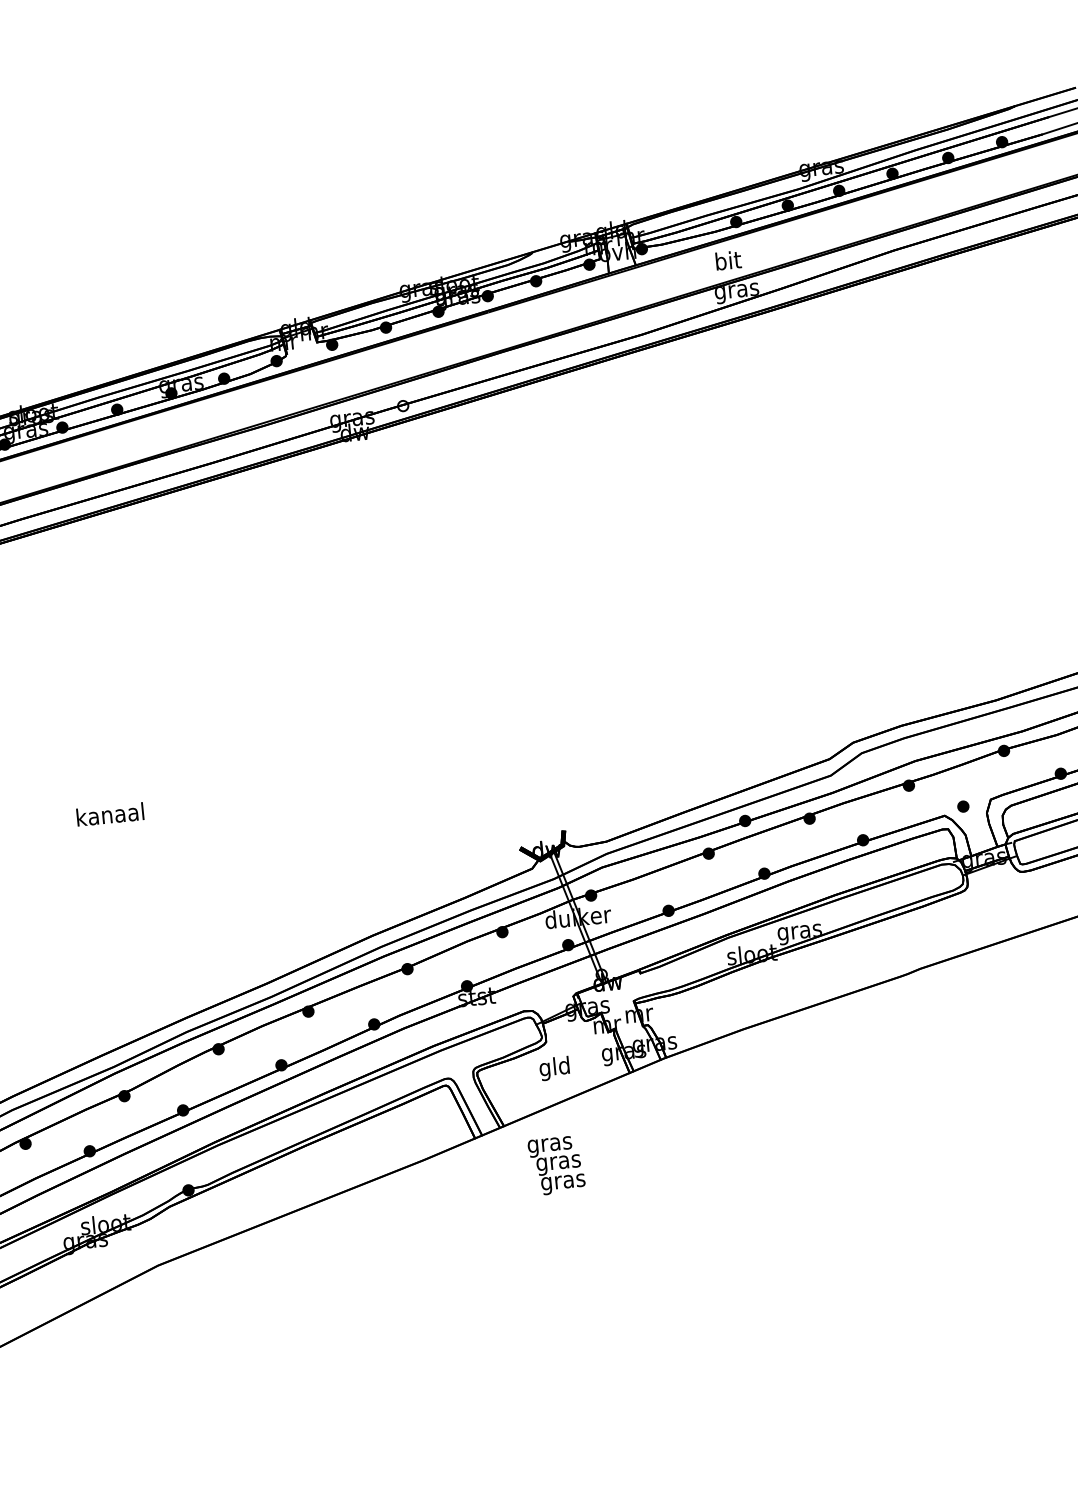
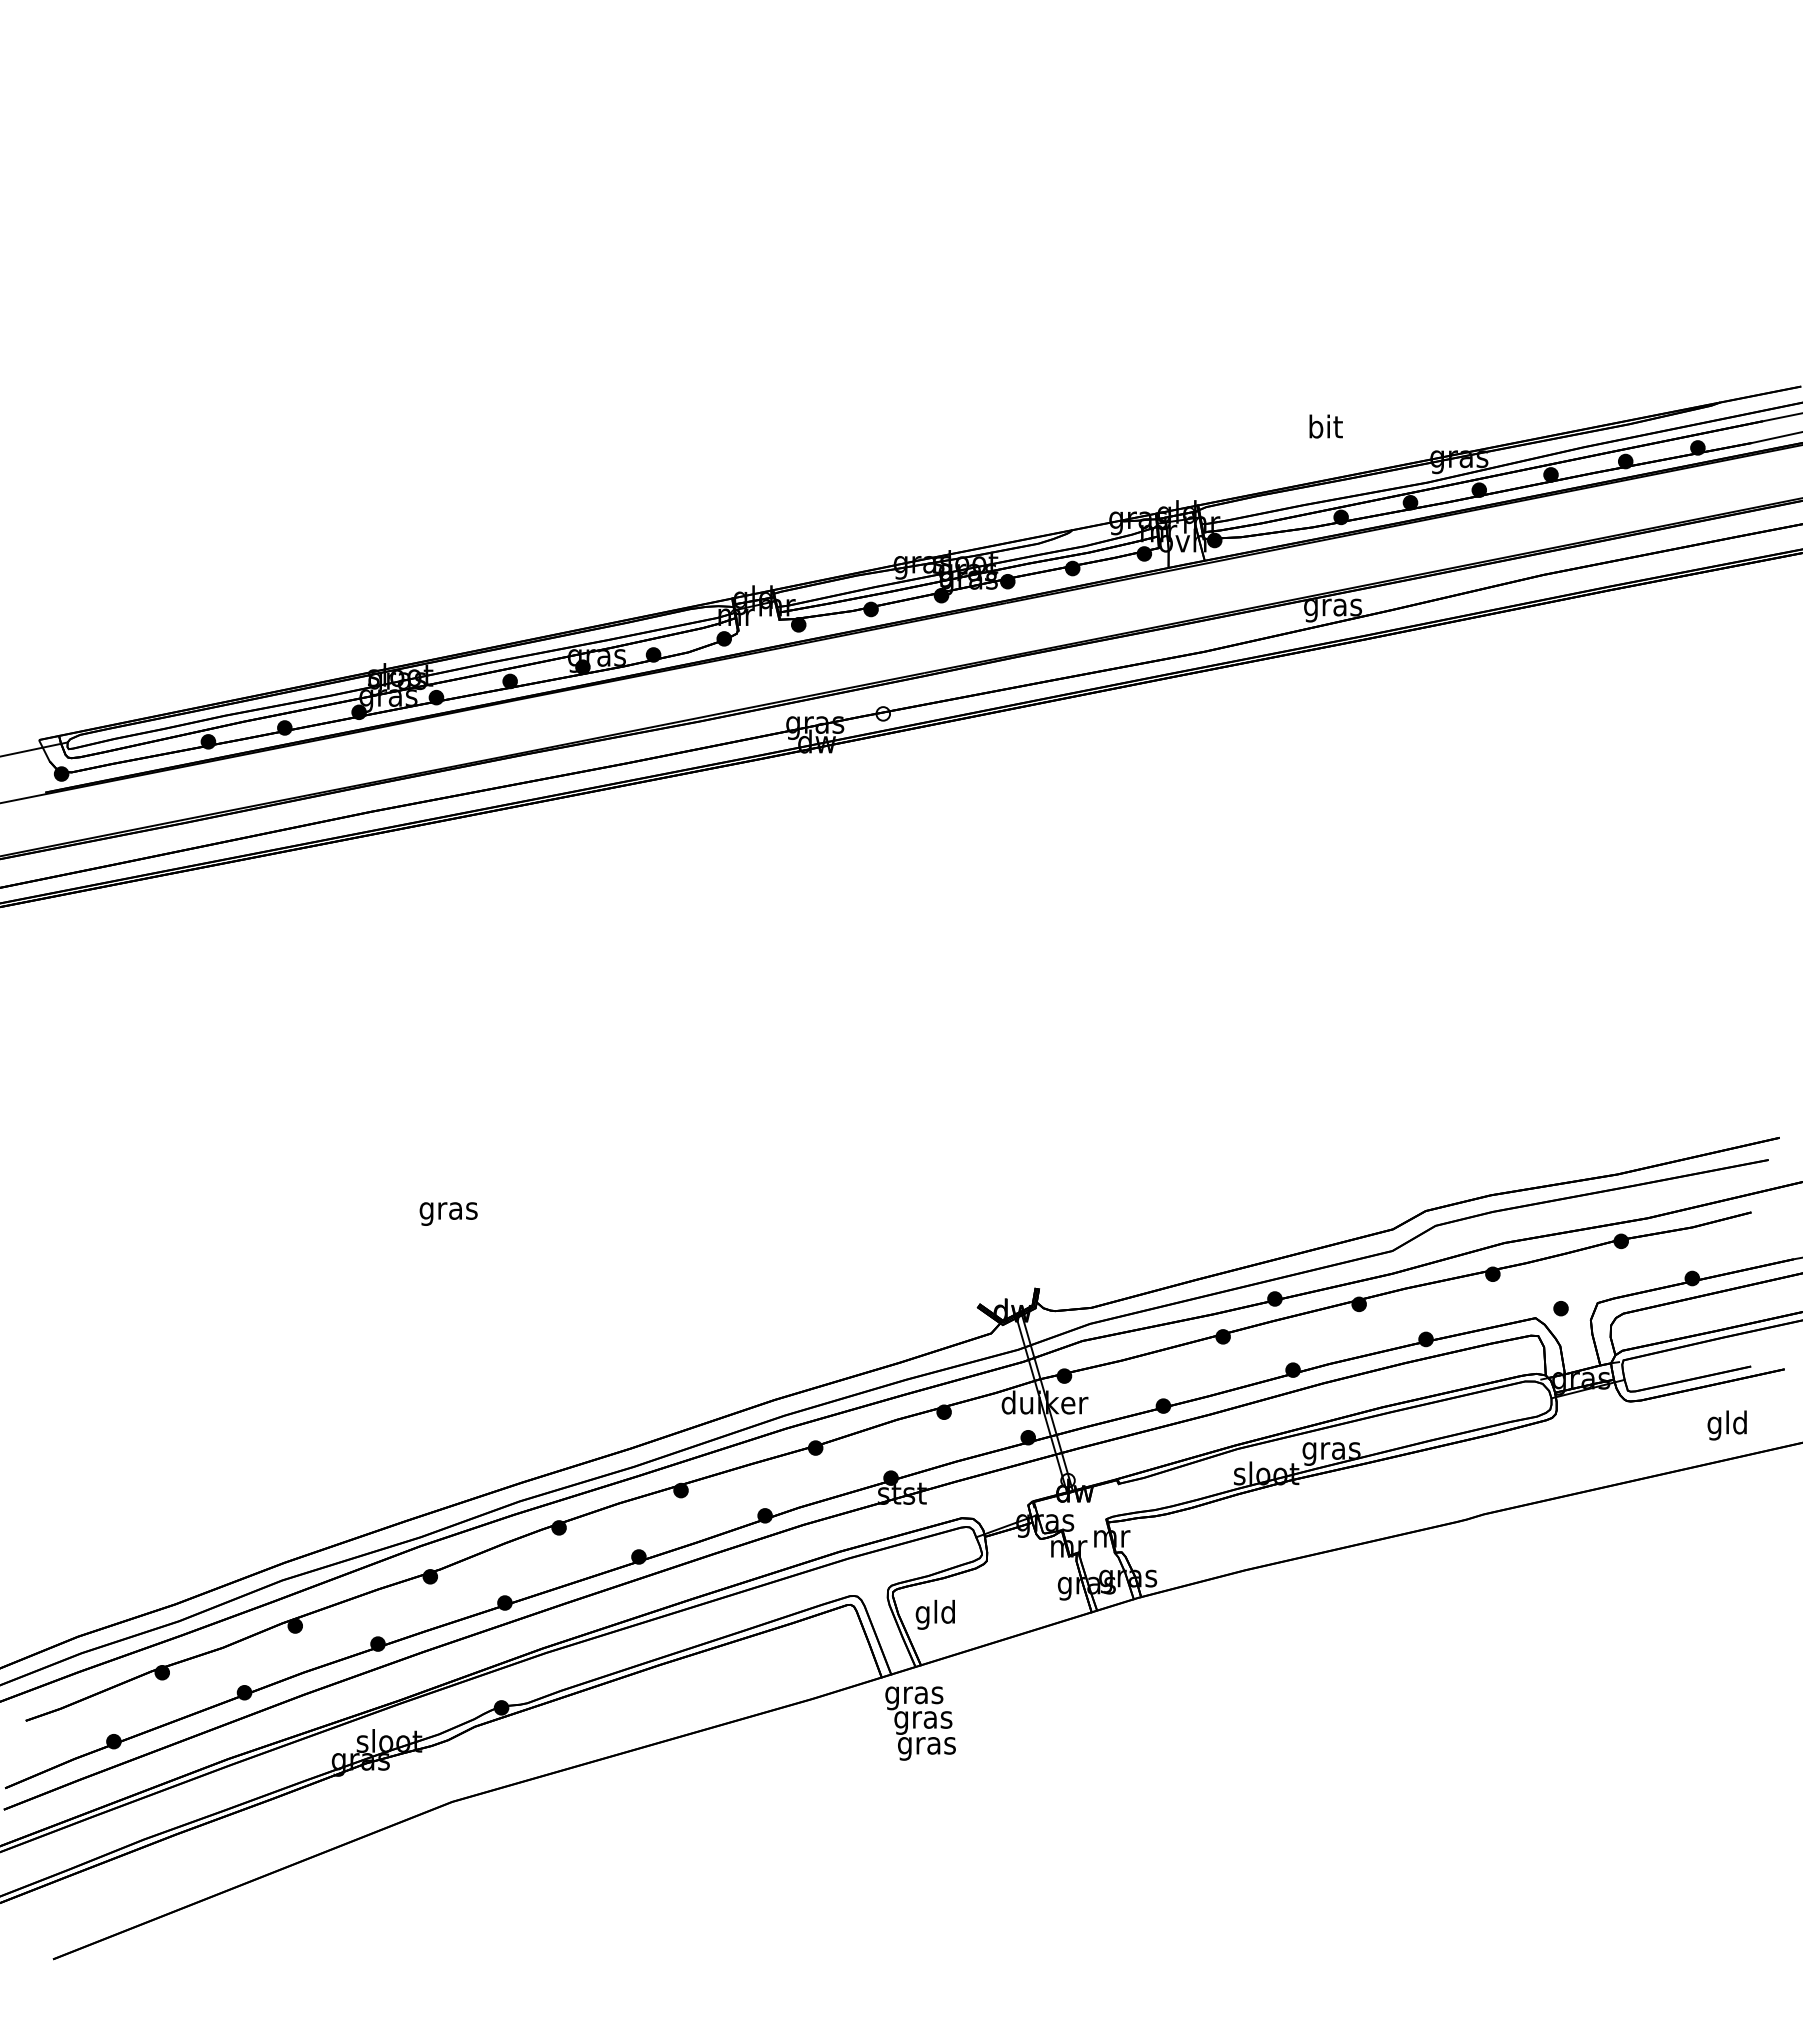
text: (728, 260) -> (1325, 426), moved
text: (110, 816) -> (448, 1210), kanaal -> gras
text: (553, 1068) -> (934, 1614), moved
text: (556, 1165) -> (920, 1723), moved

